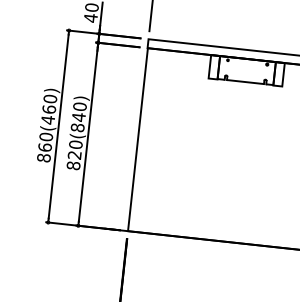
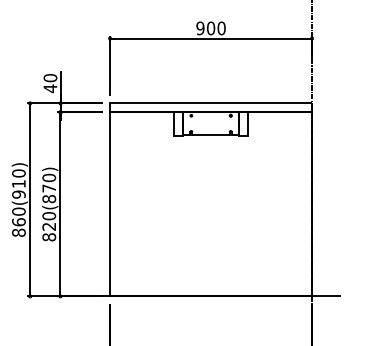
text: (48, 114) -> (18, 189), 860(460) -> 860(910)
text: (78, 117) -> (48, 188), 820(840) -> 820(870)

